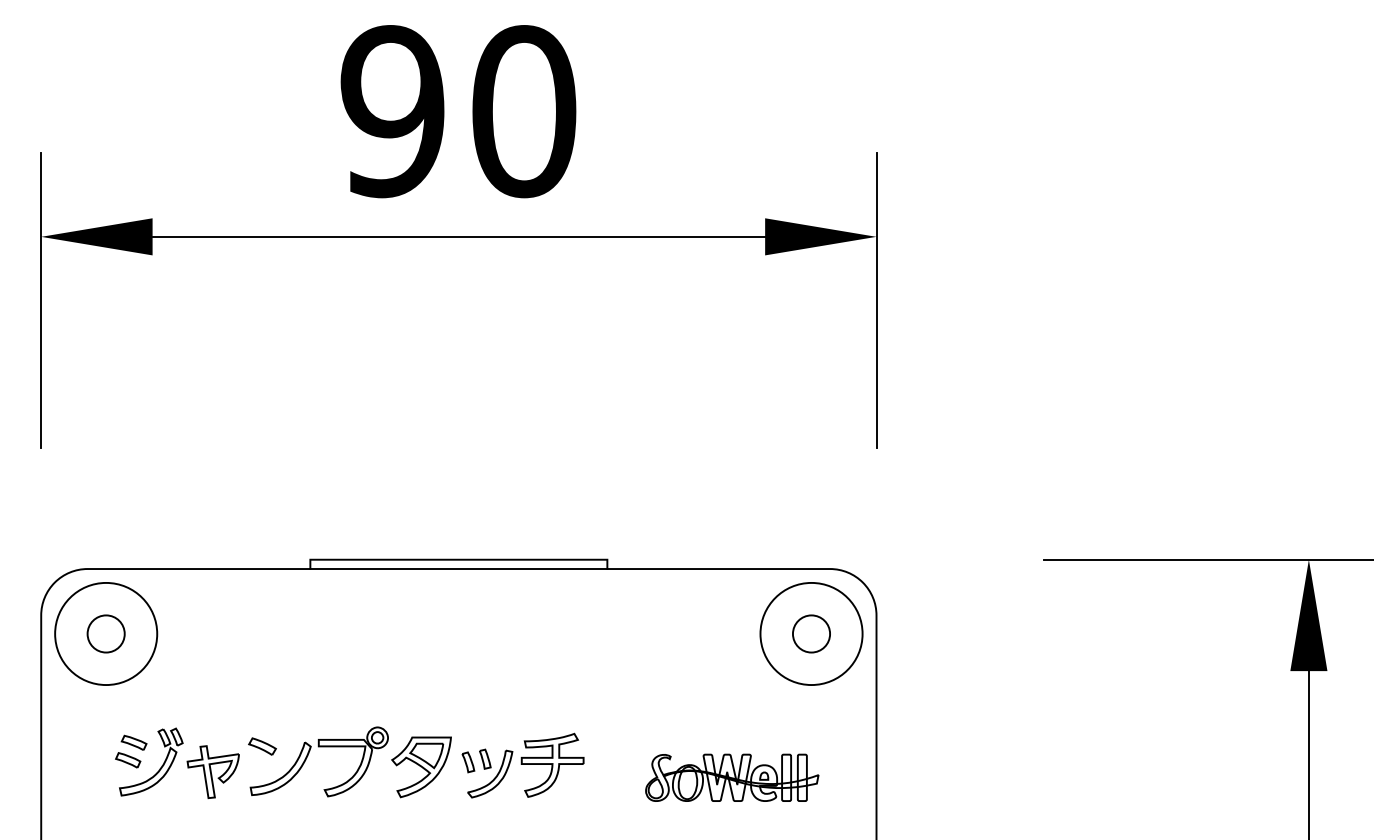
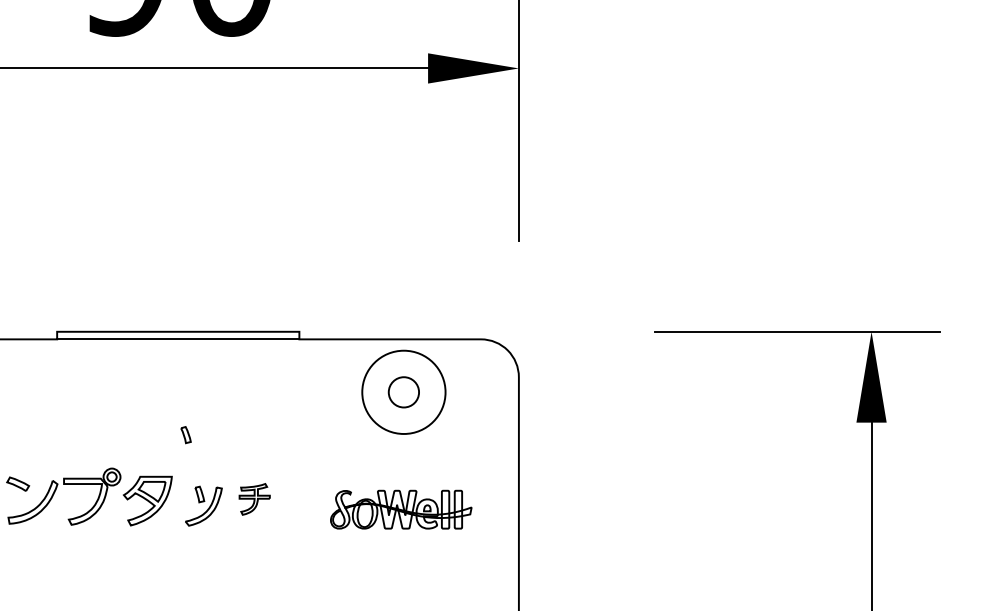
part: (811, 633) -> (403, 391), moved
part: (468, 762) -> (186, 435), moved
part: (552, 764) -> (254, 498), size x0.6

